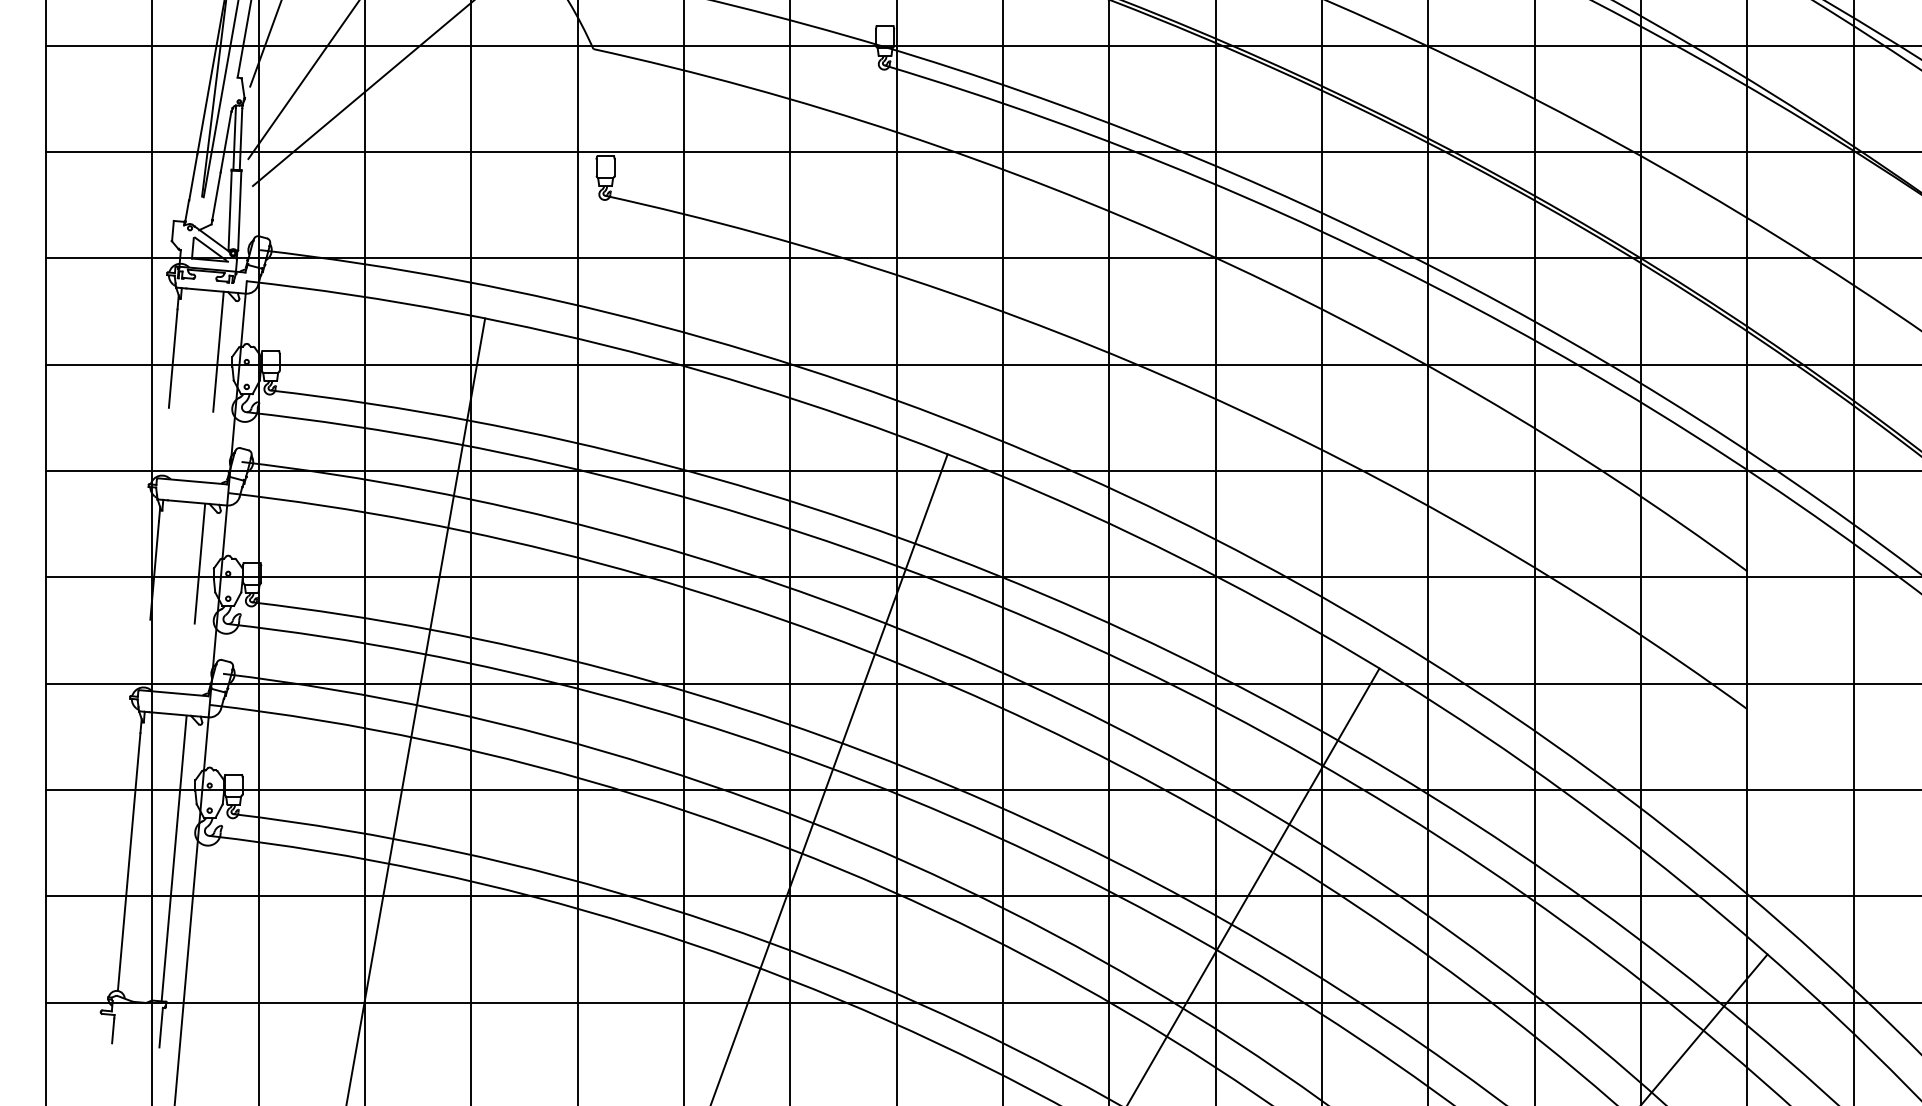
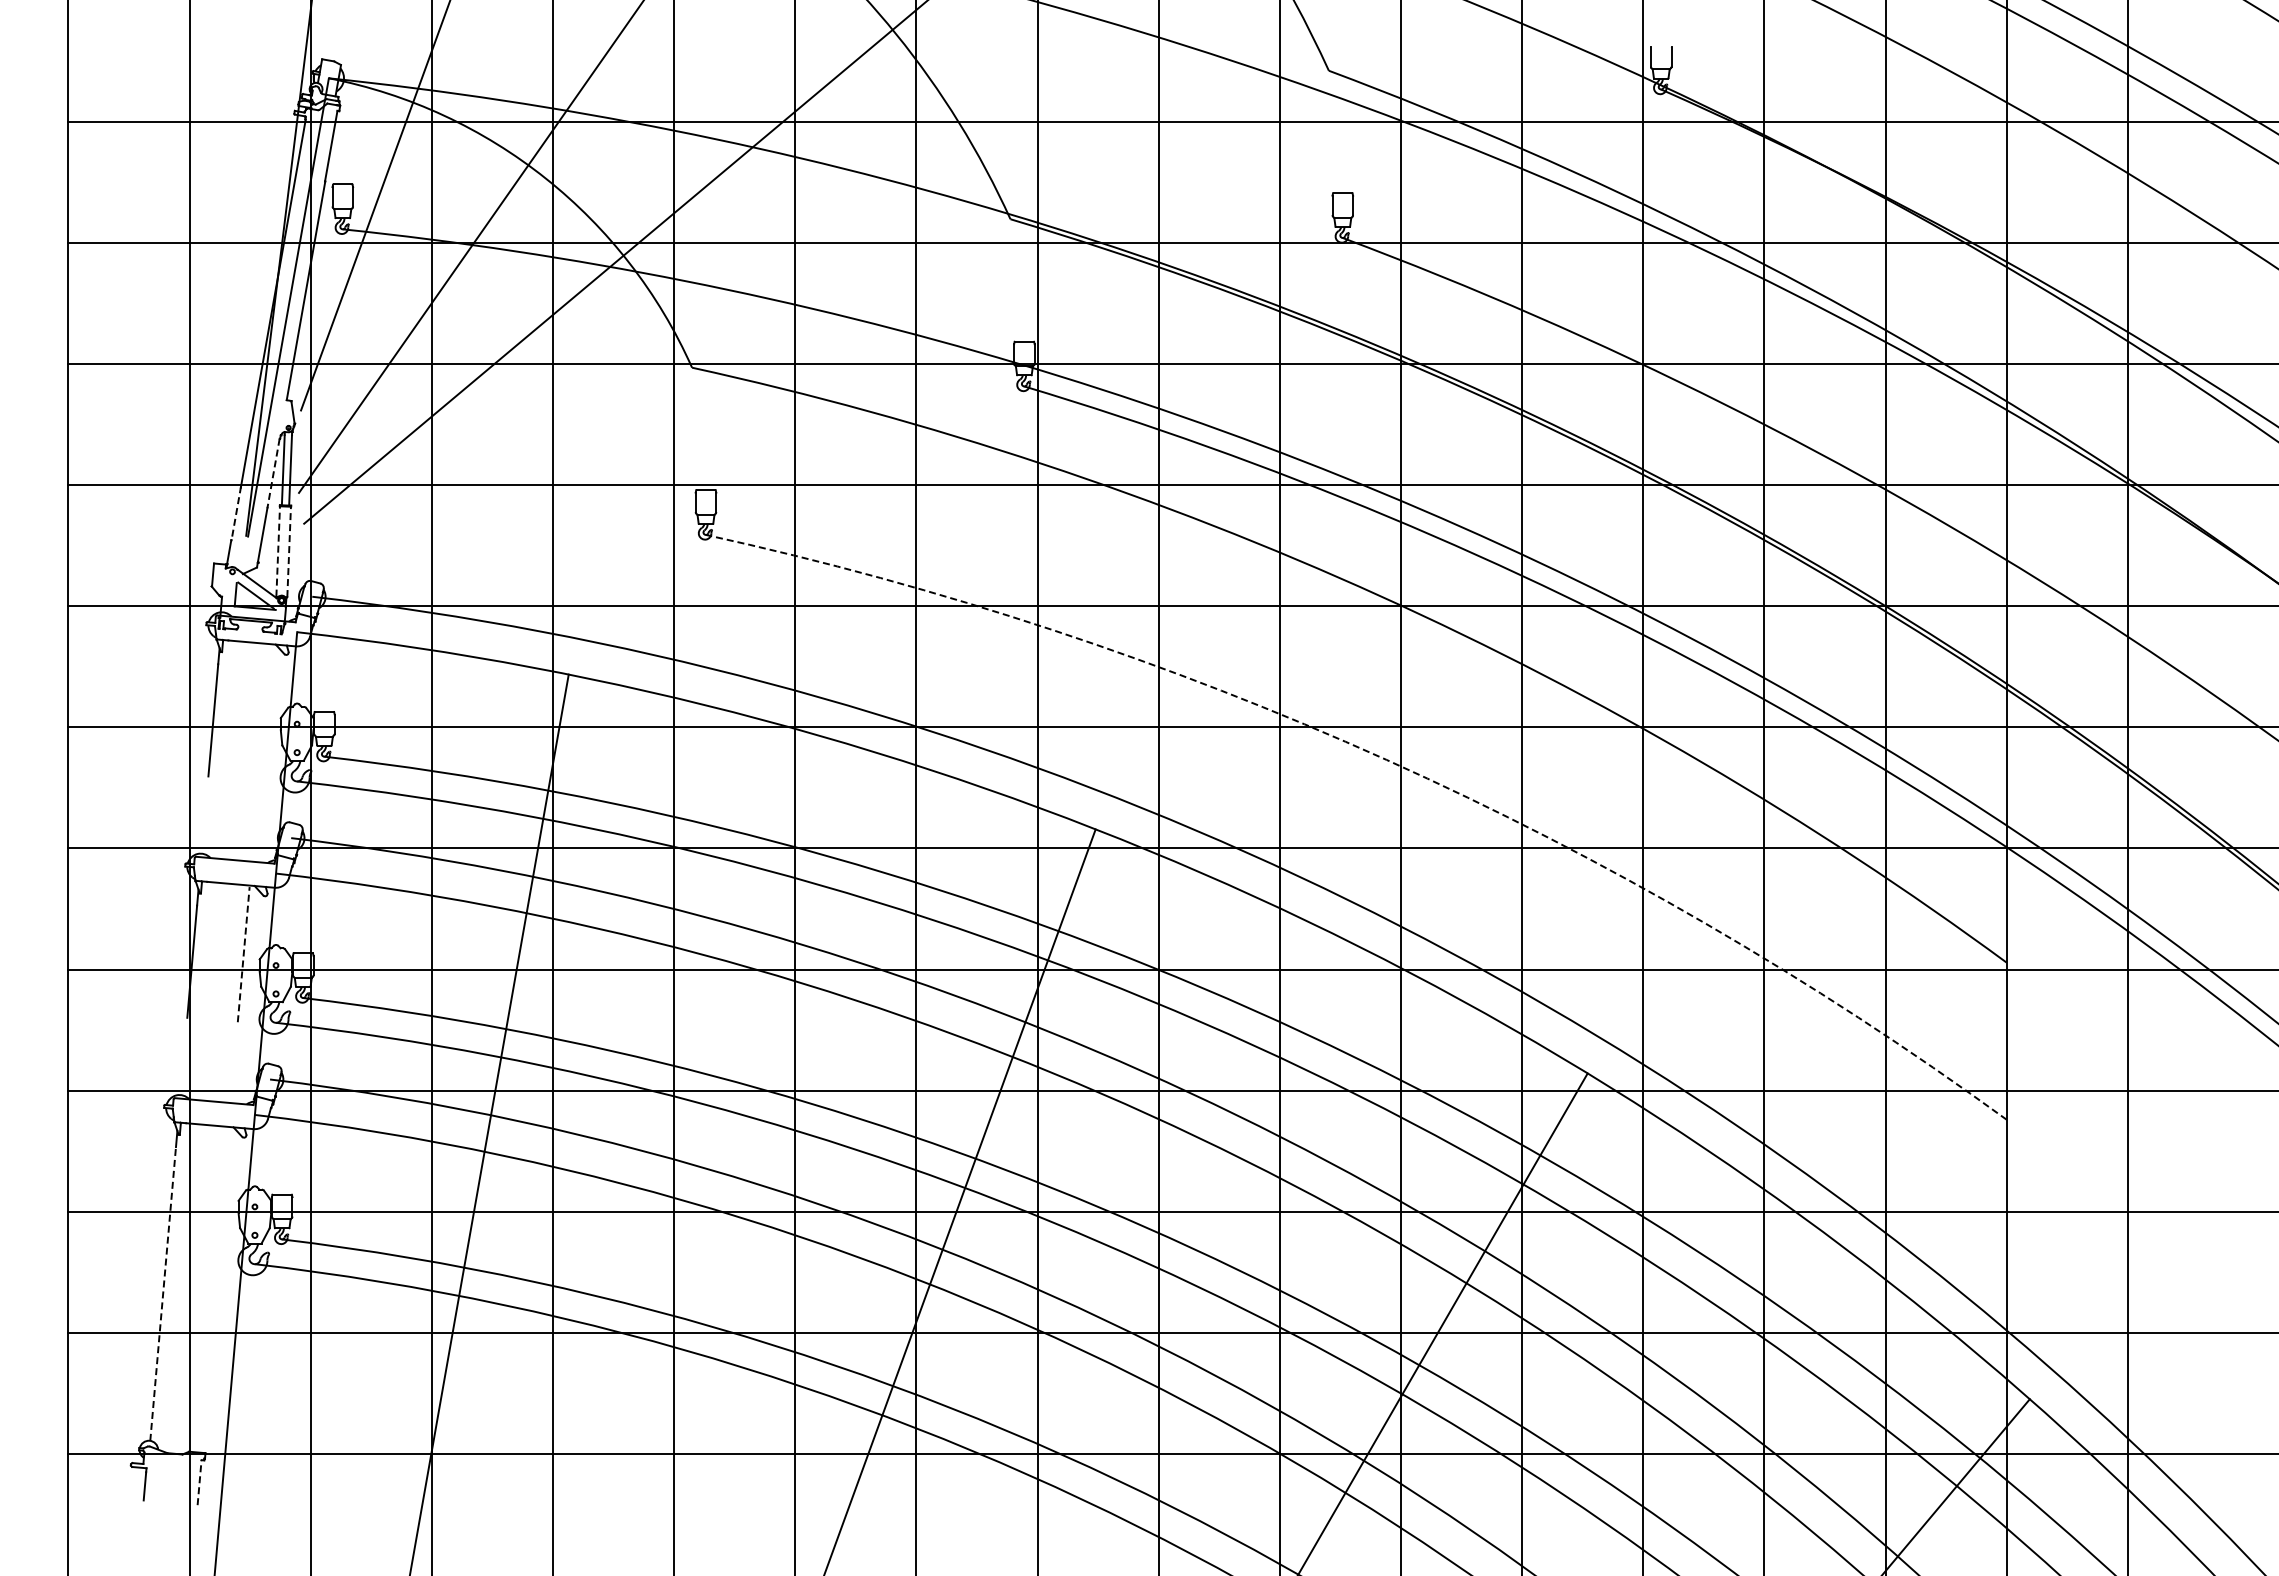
line: (226, 142) -> (273, 474), solid -> dashed
line: (193, 177) -> (236, 513), solid -> dashed
line: (230, 209) -> (278, 550), solid -> dashed
line: (240, 210) -> (289, 551), solid -> dashed
line: (218, 351) -> (264, 712), removed
arc: (1202, 392) -> (1386, 759), solid -> dashed
line: (199, 564) -> (243, 954), solid -> dashed
line: (174, 859) -> (214, 1290), removed
line: (129, 861) -> (163, 1293), solid -> dashed
line: (161, 1027) -> (199, 1482), solid -> dashed

